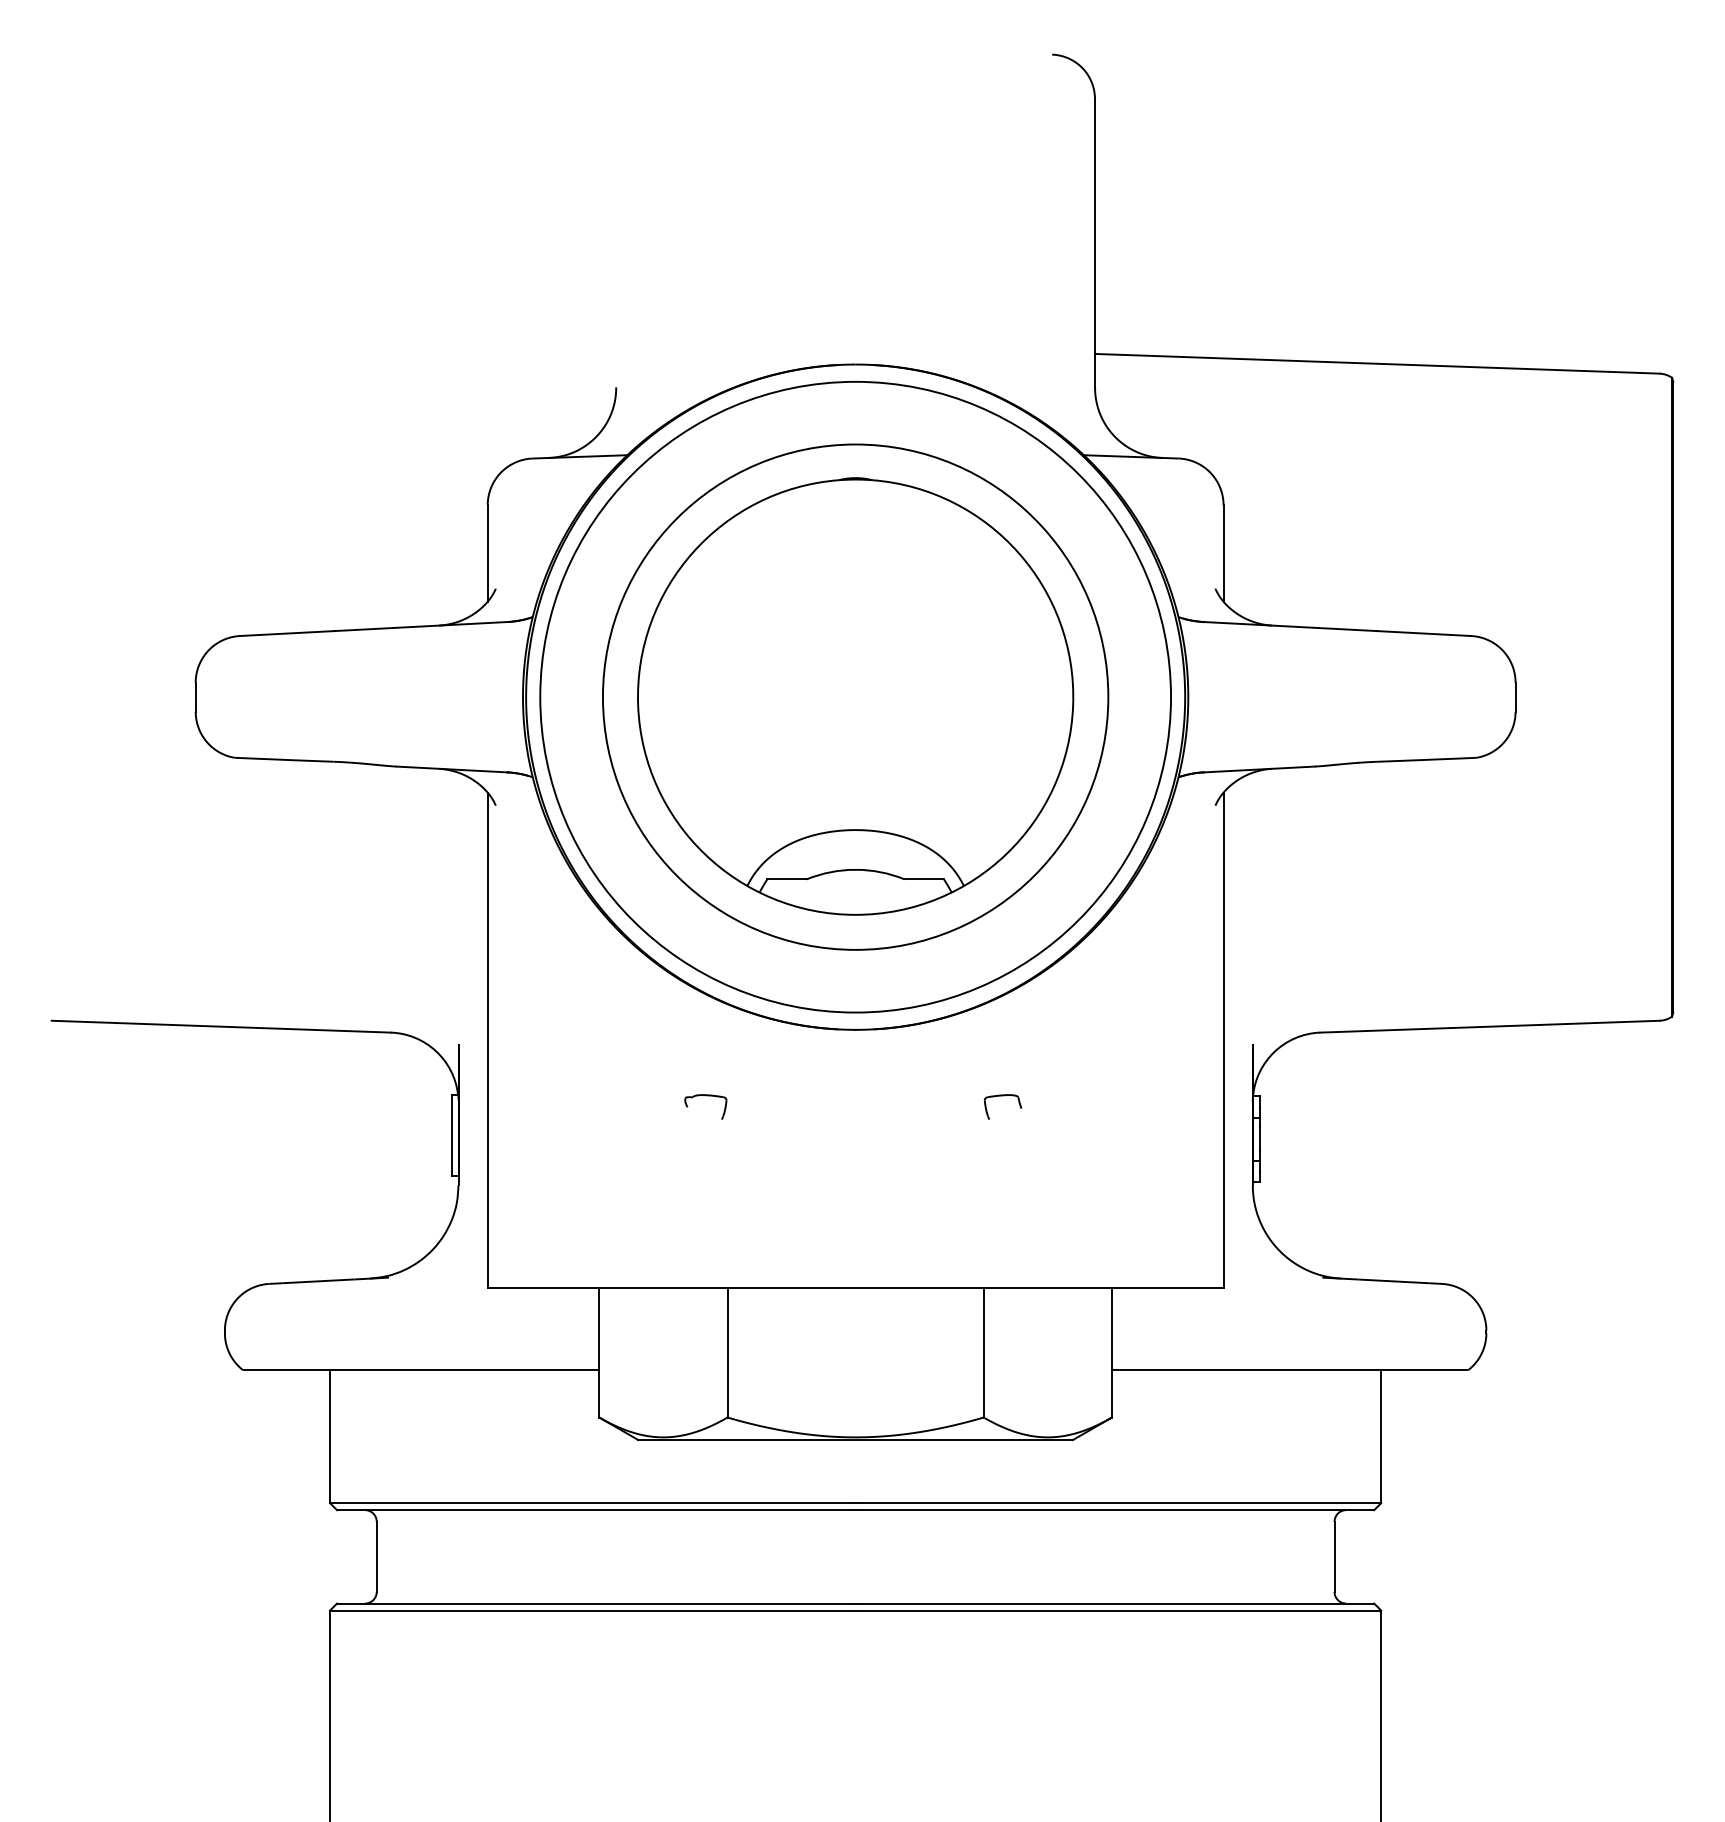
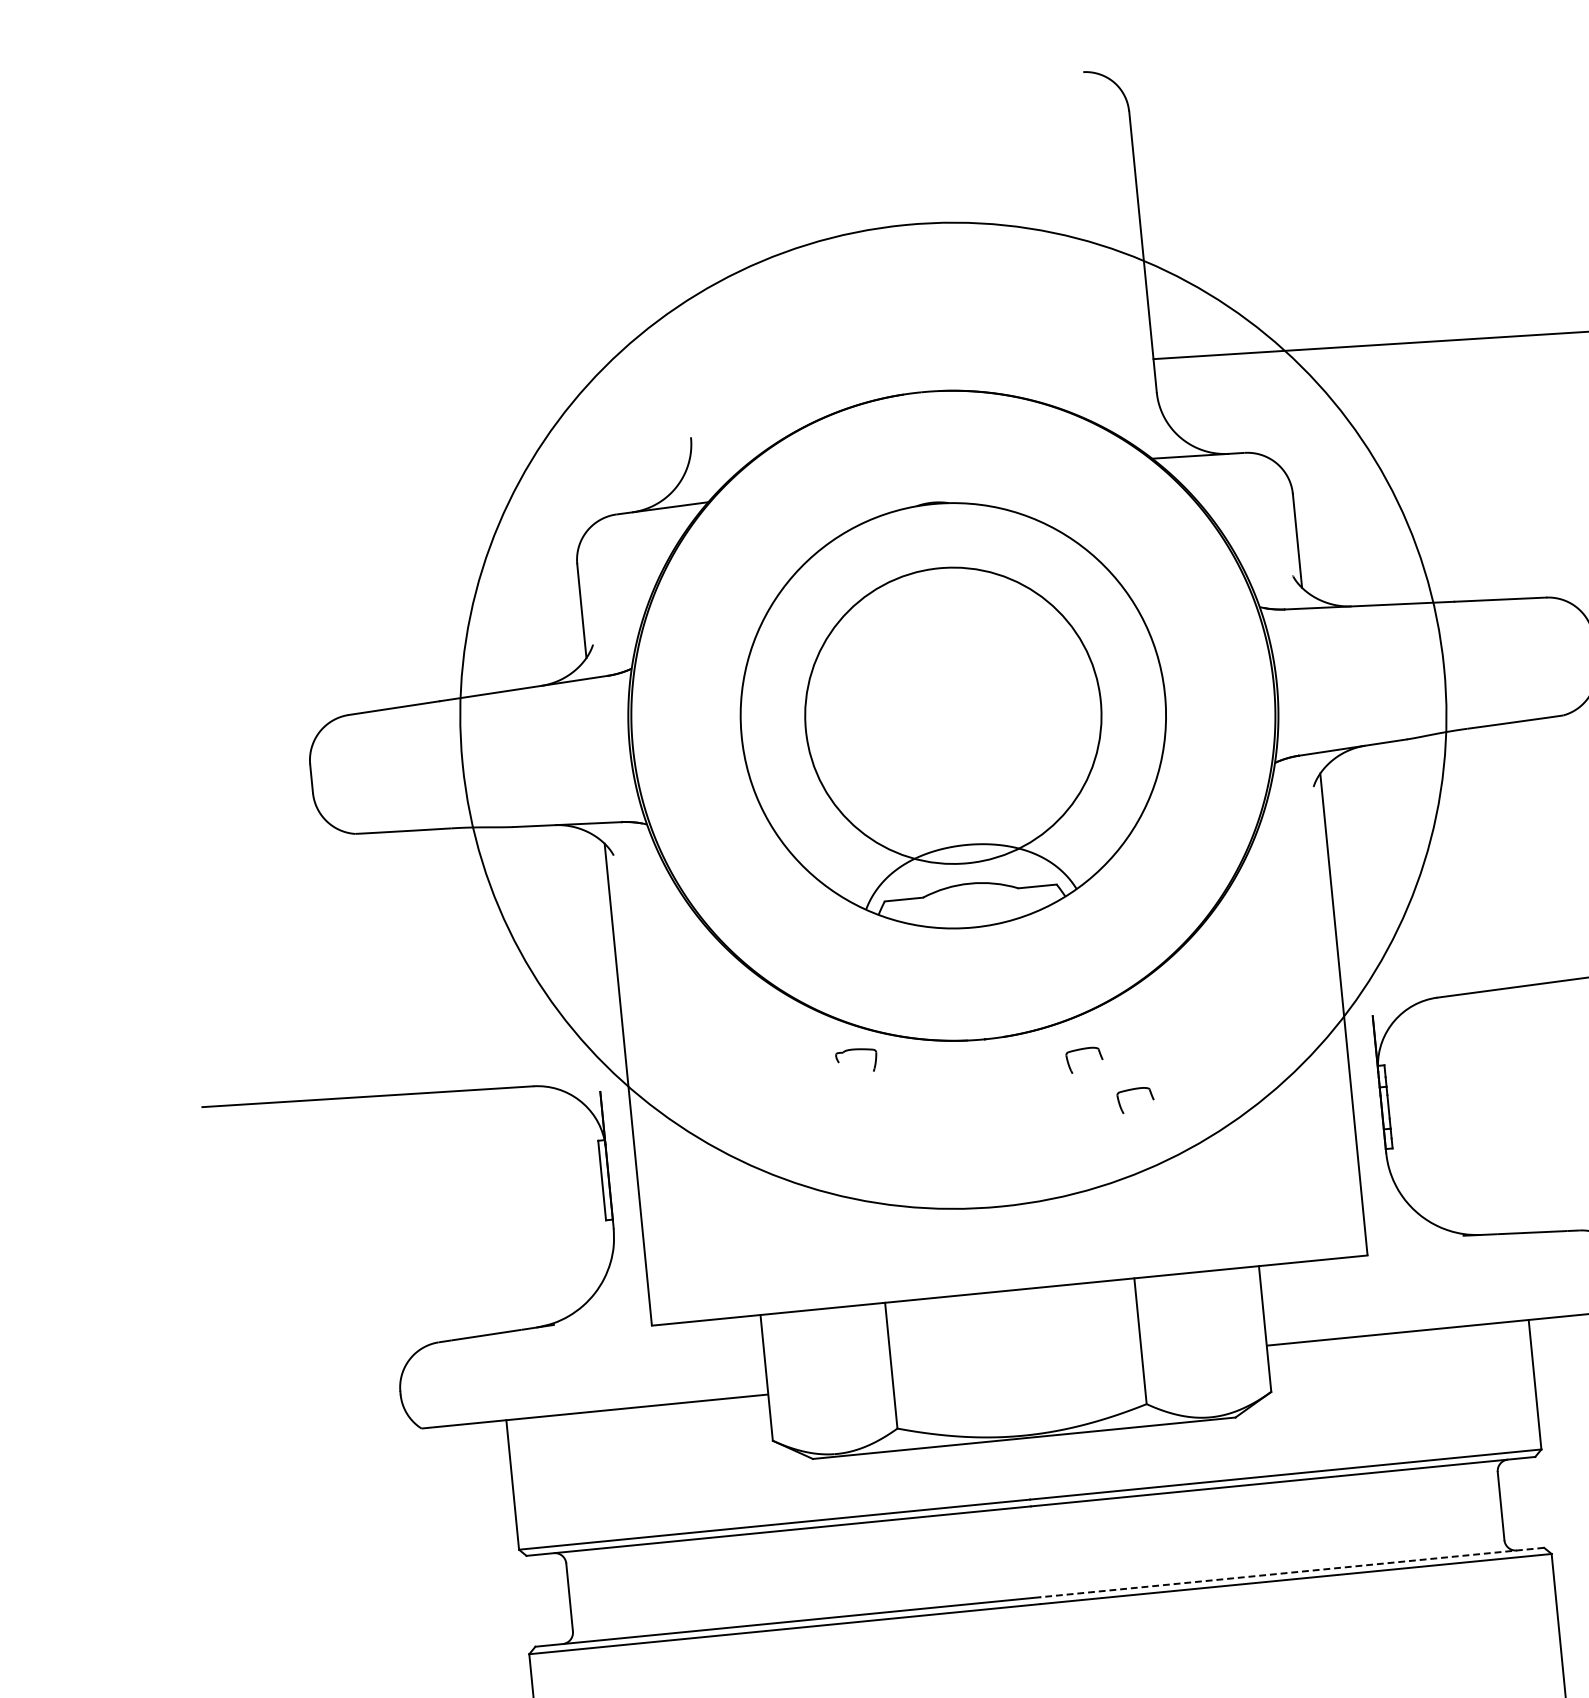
circle: (855, 696) -> (953, 715), size x0.6
circle: (855, 696) -> (953, 715), size x1.6
part: (954, 1050) -> (1083, 1049), added
part: (705, 1096) -> (855, 1050), moved
line: (1114, 1603) -> (1291, 1572), solid -> dashed

